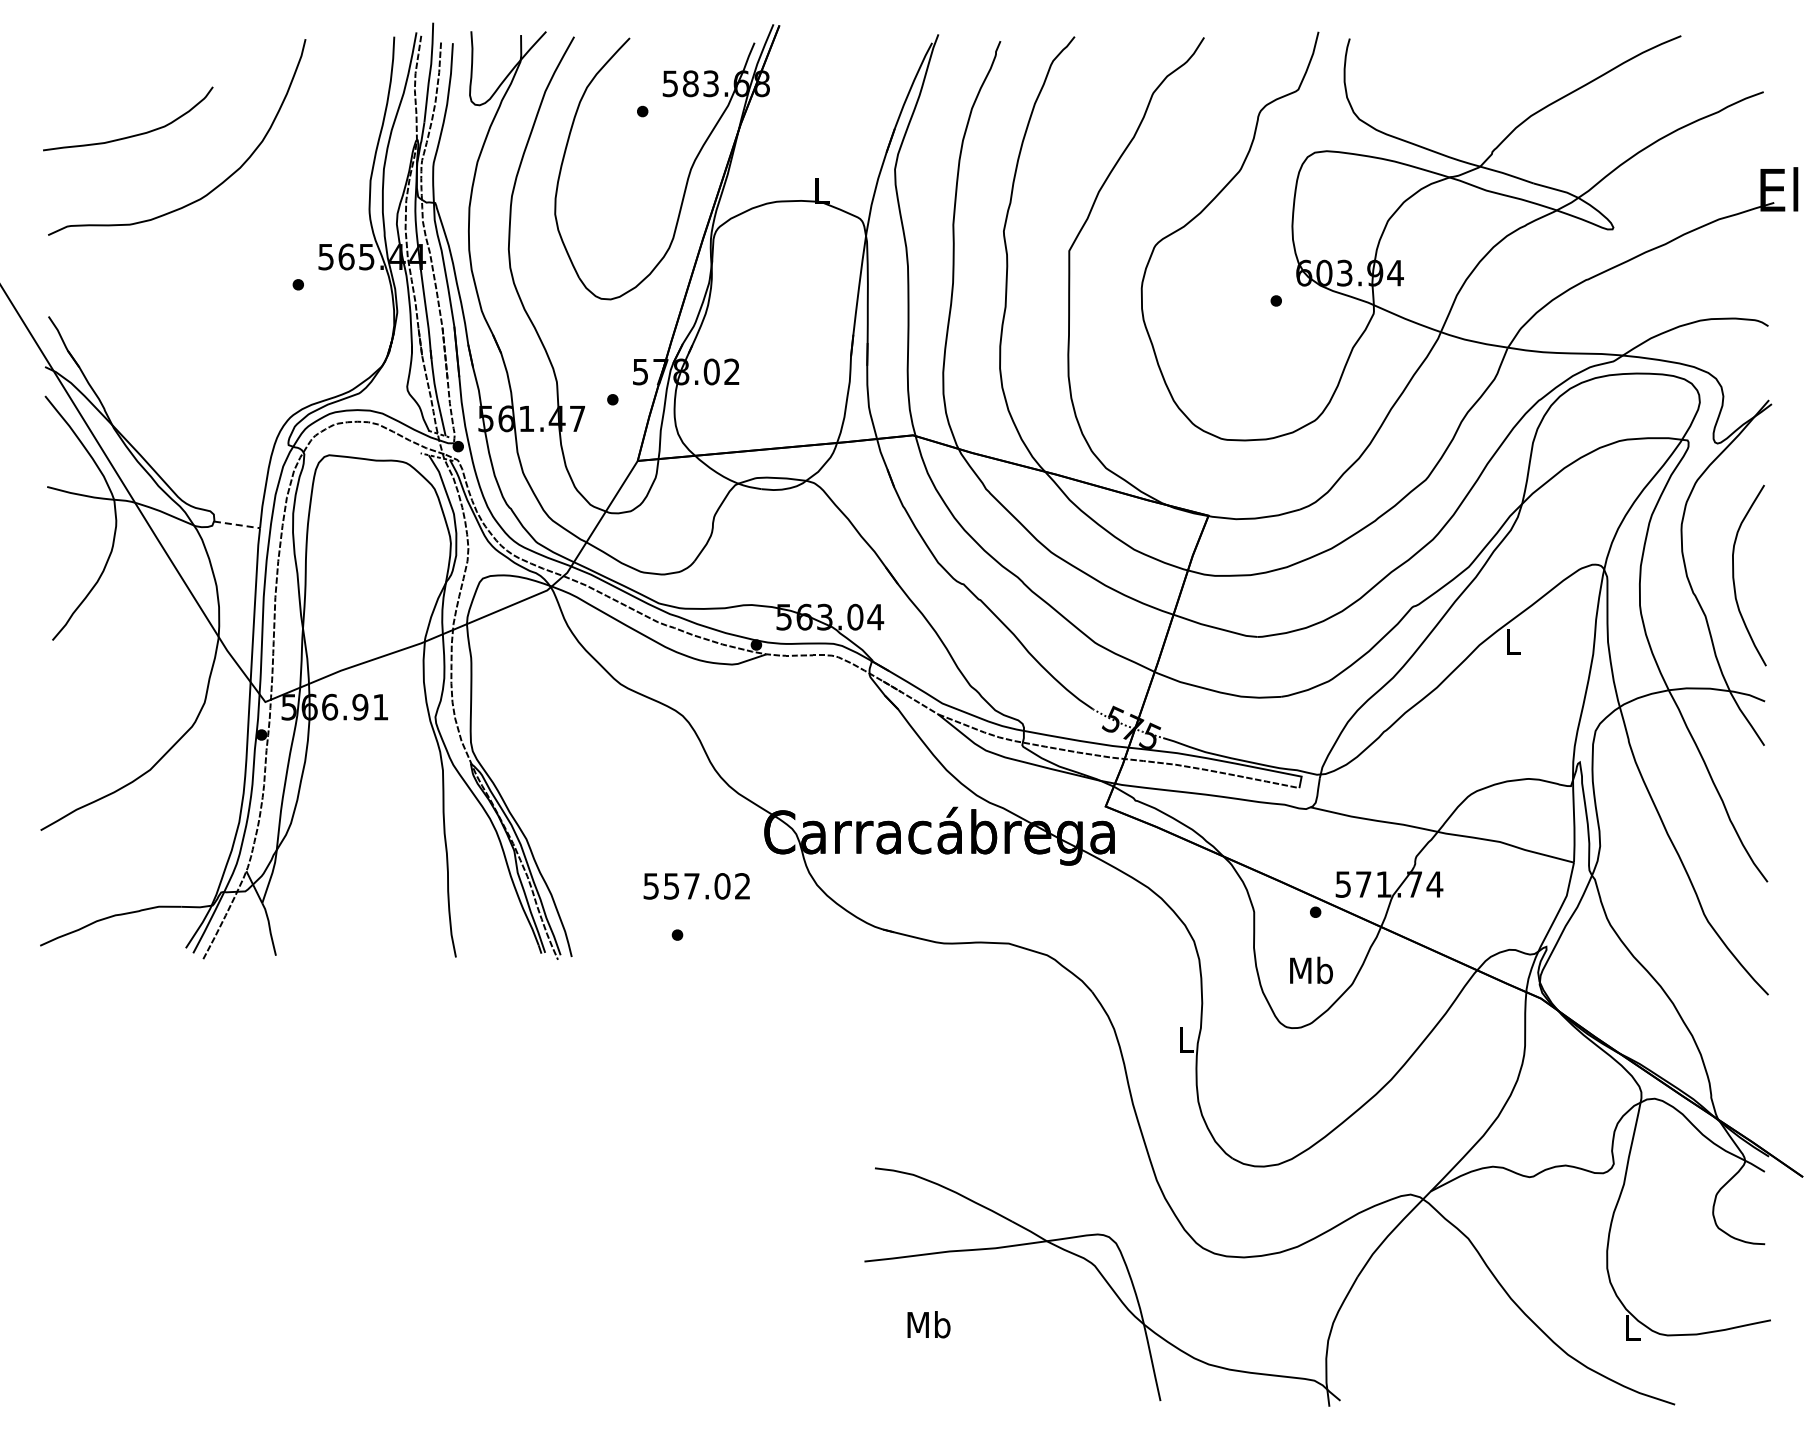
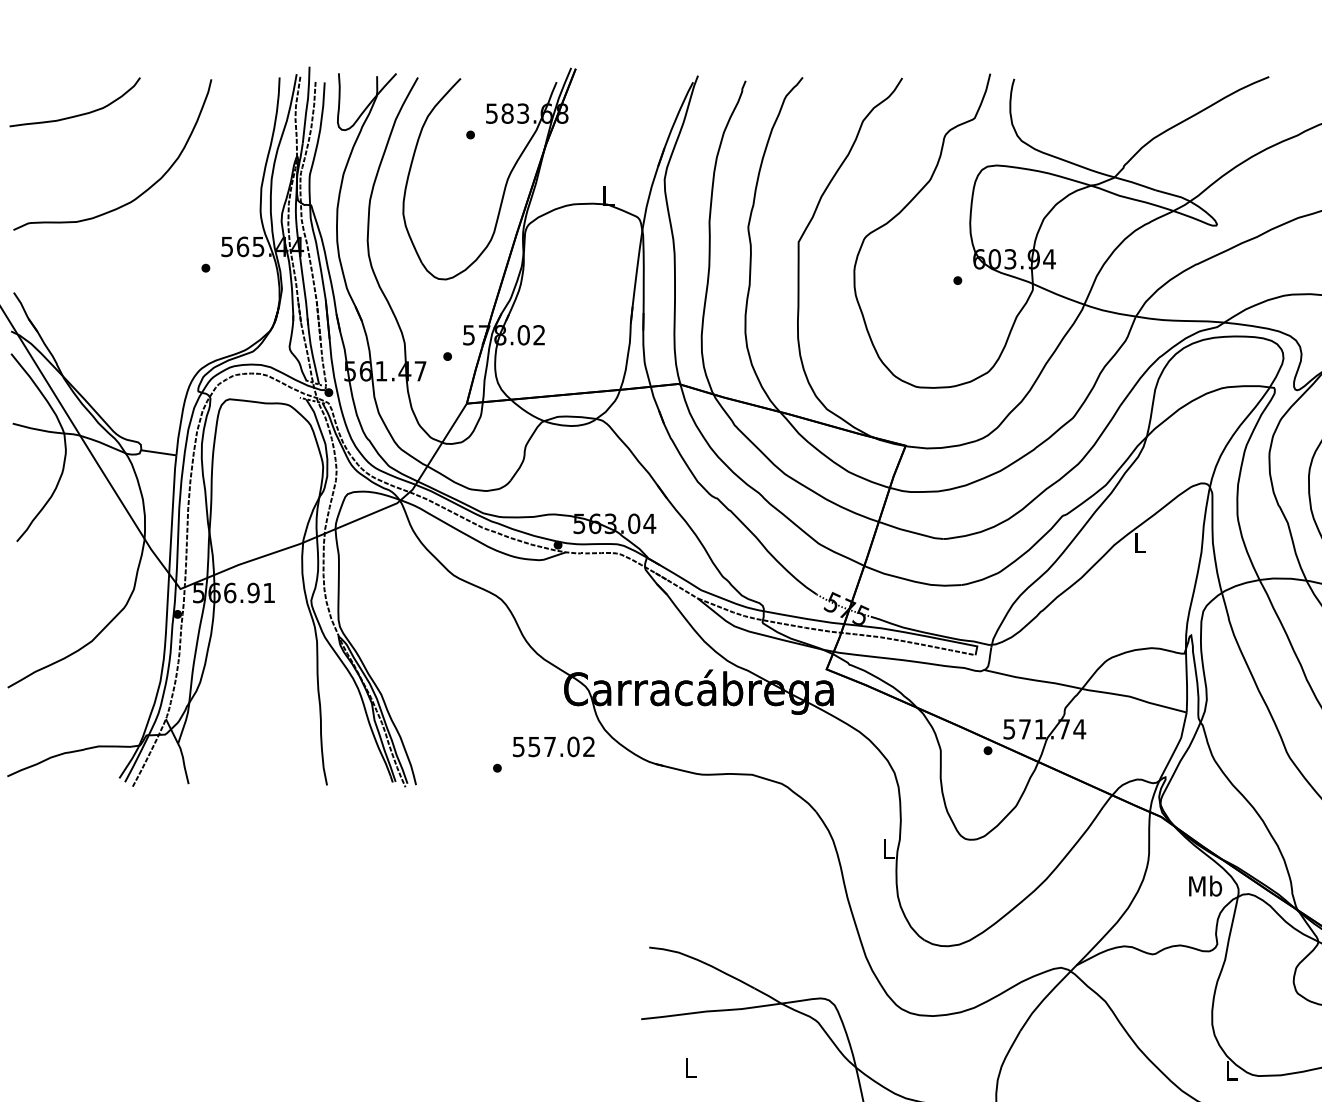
curve: (134, 134) -> (79, 114), moved
line: (237, 524) -> (159, 452), dashed -> solid
text: (696, 886) -> (553, 747), moved
text: (1311, 970) -> (1205, 886), moved
text: (928, 1324) -> (690, 1067), Mb -> L

